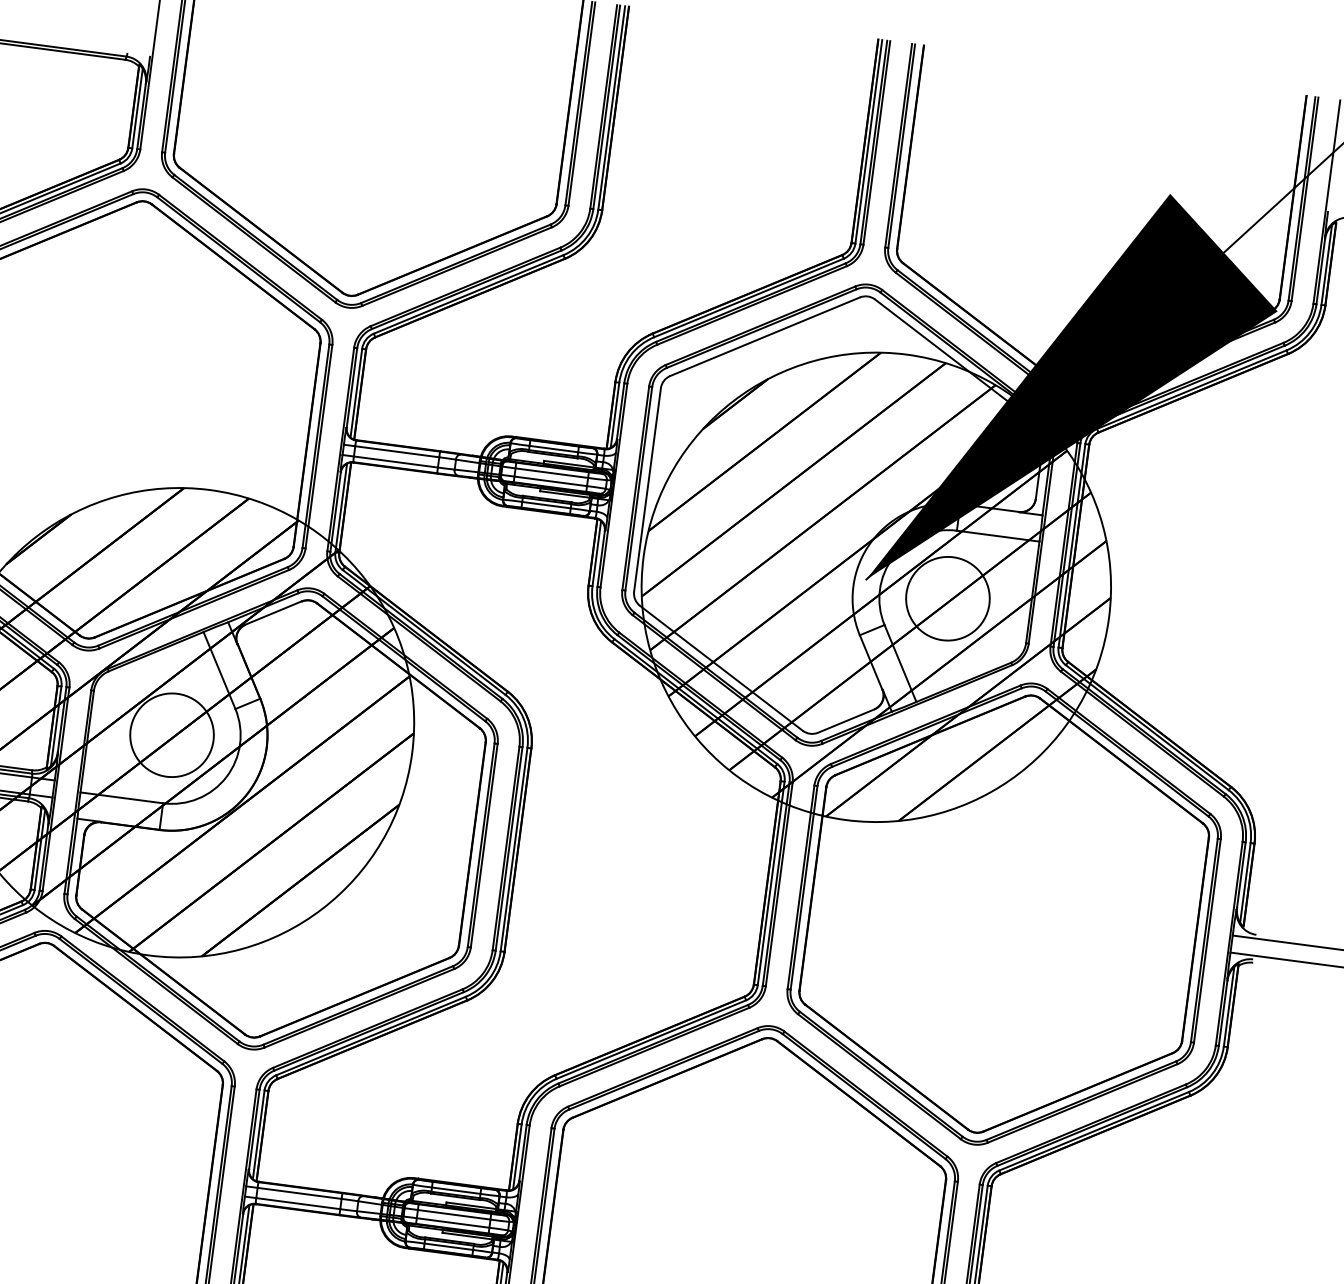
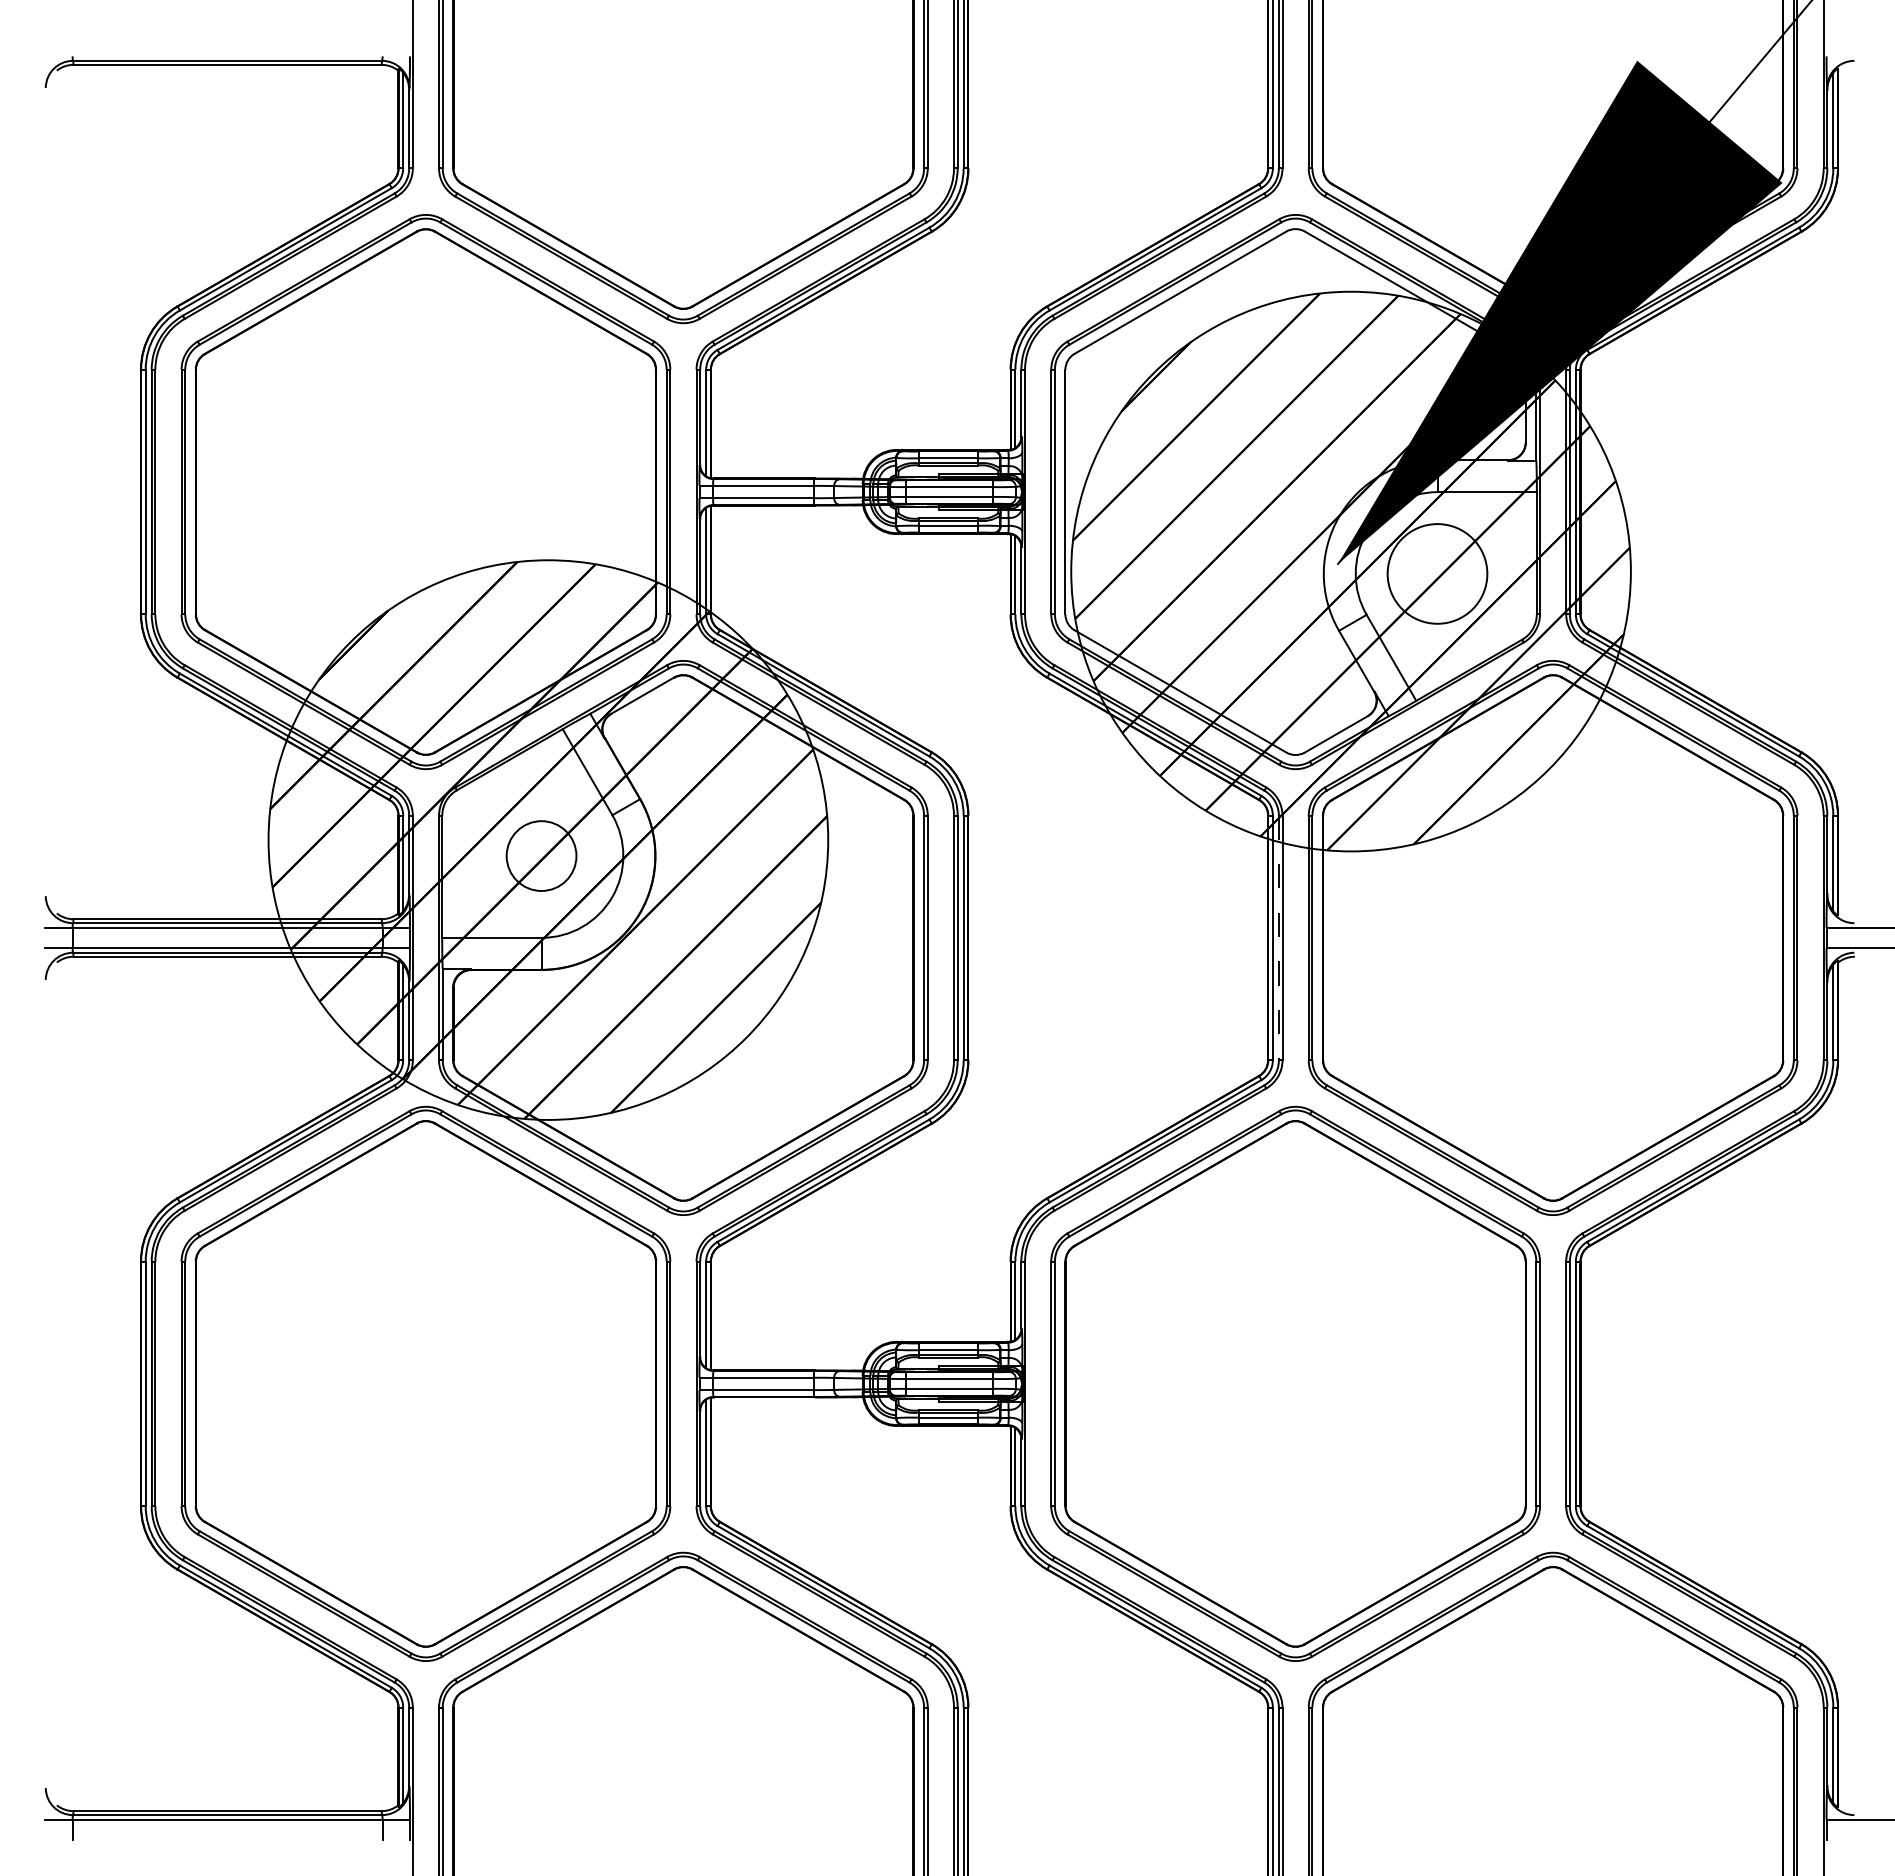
circle: (172, 734) -> (541, 855), size x0.7
line: (775, 884) -> (1278, 938), solid -> dashed

